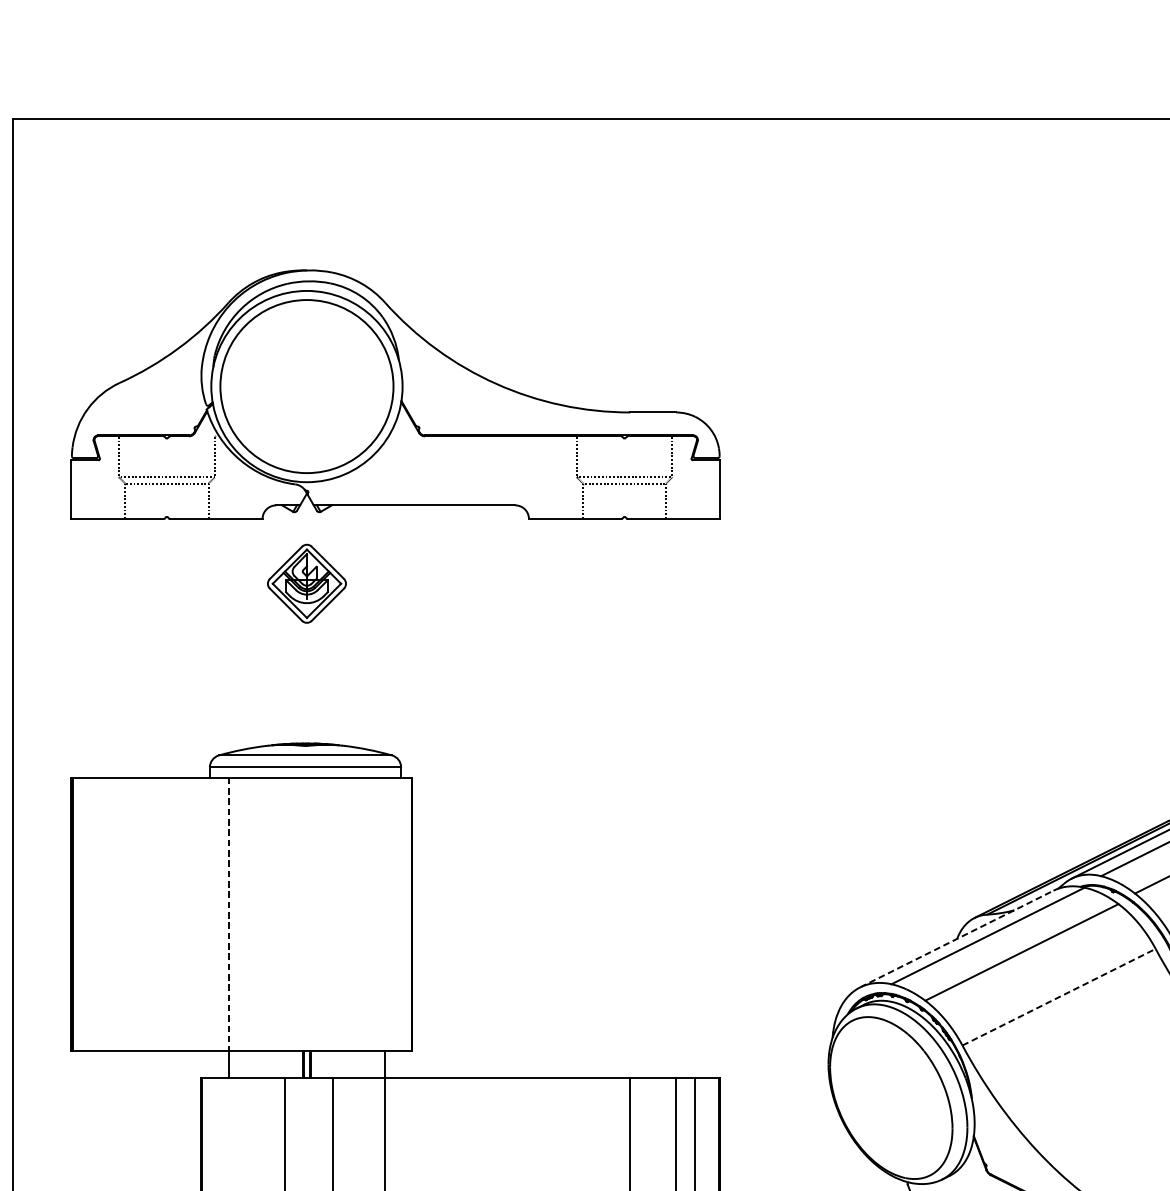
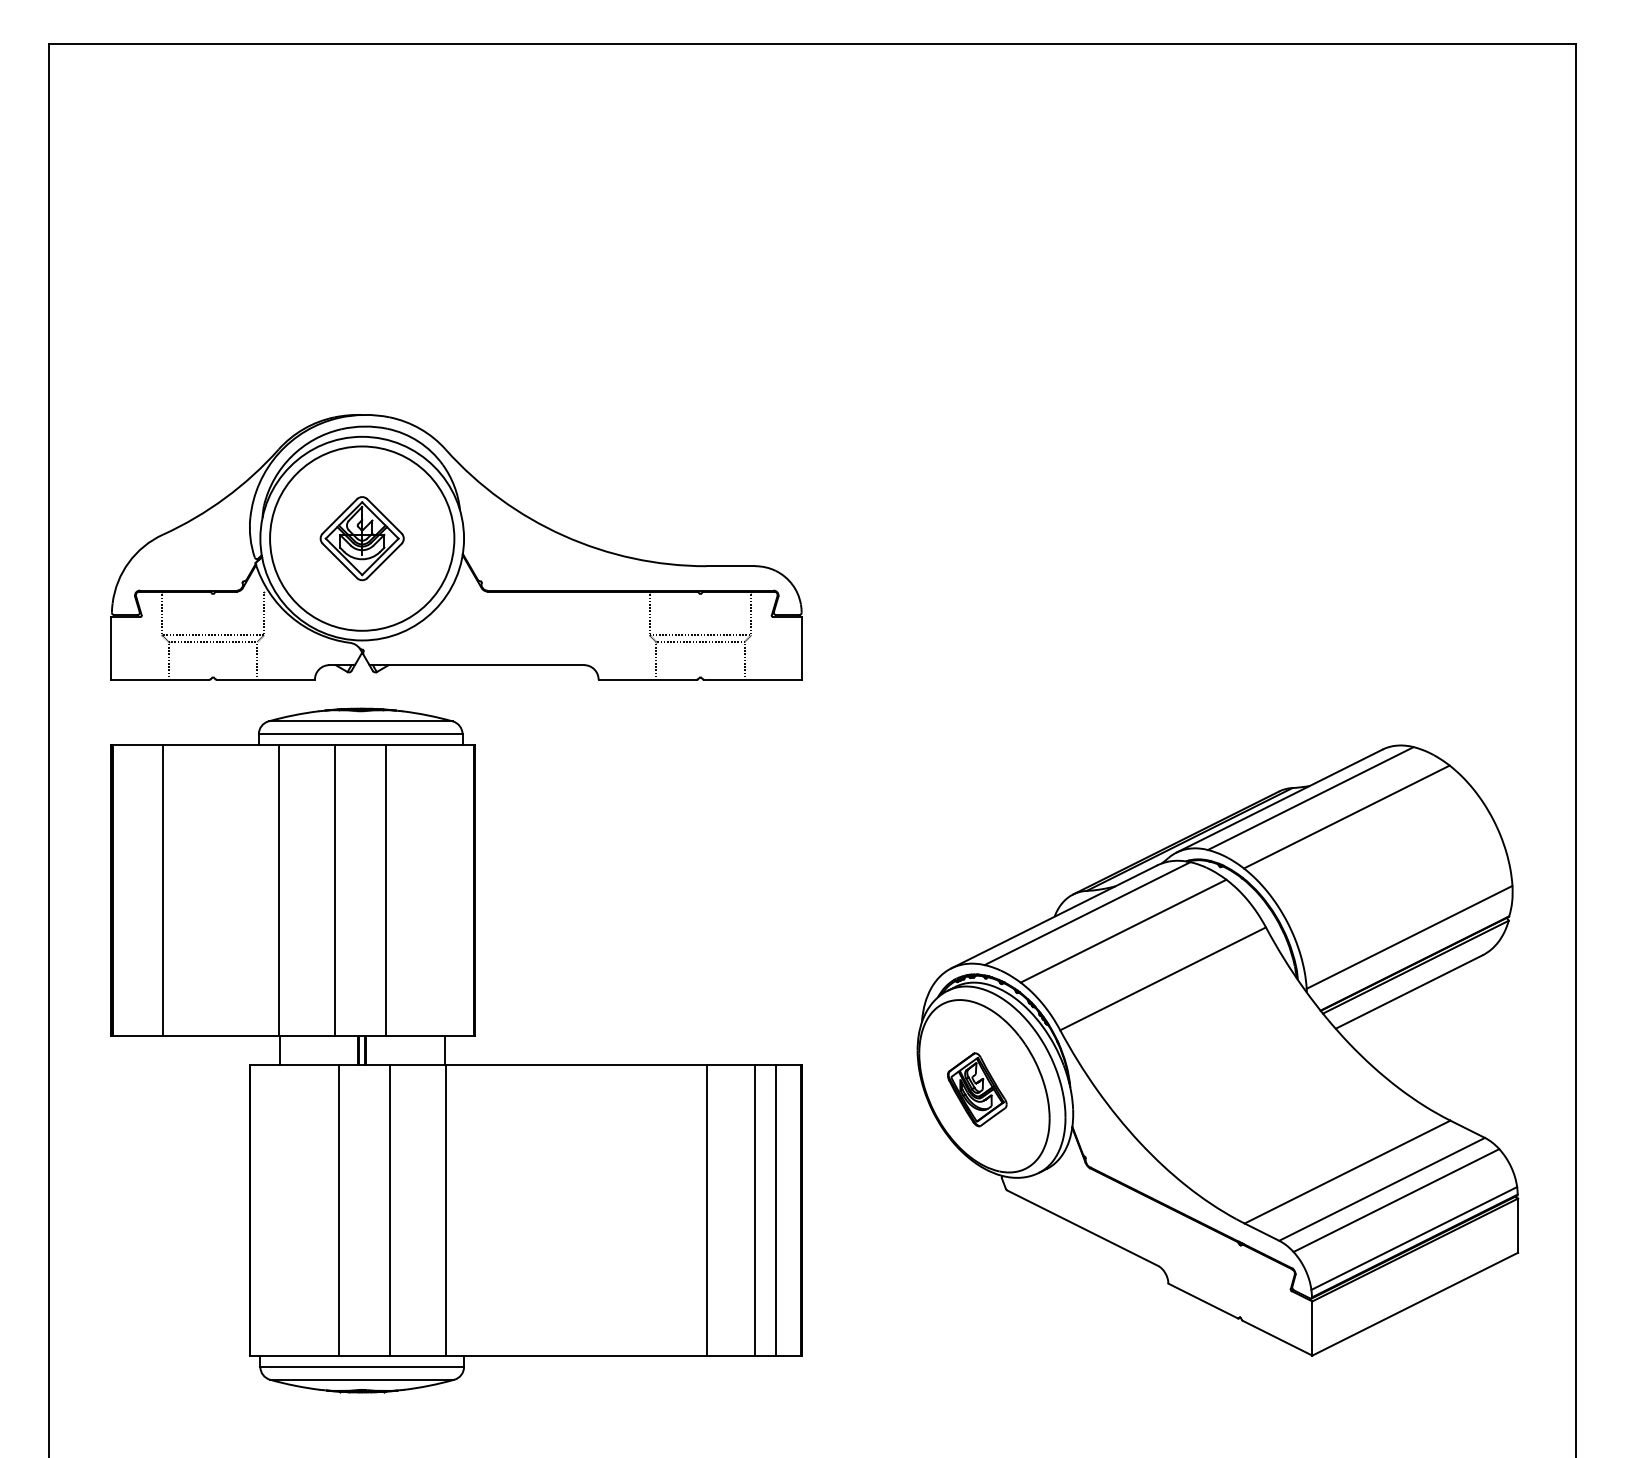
part: (395, 394) -> (456, 547), moved
line: (120, 914) -> (163, 890), added
line: (280, 914) -> (334, 890), added
line: (328, 914) -> (385, 890), added
line: (228, 915) -> (278, 891), dashed -> solid
line: (957, 938) -> (1054, 916), dashed -> solid
line: (1059, 996) -> (1163, 978), dashed -> solid
part: (884, 1101) -> (977, 1089), added

